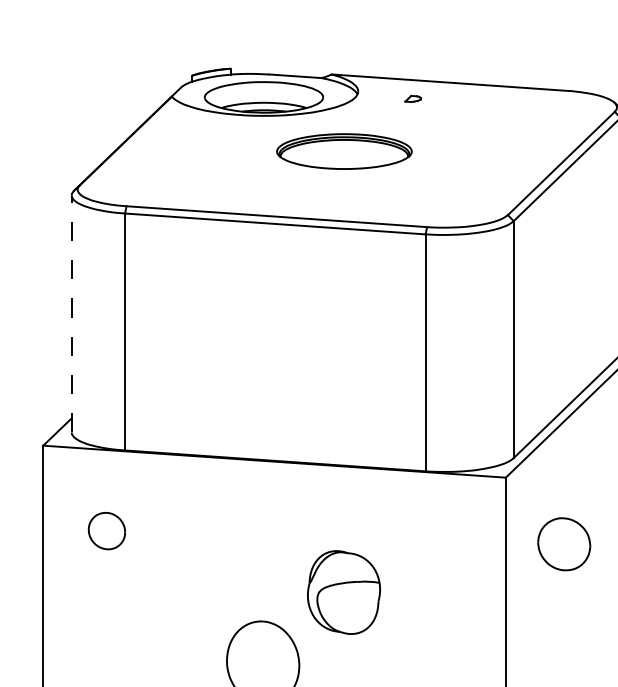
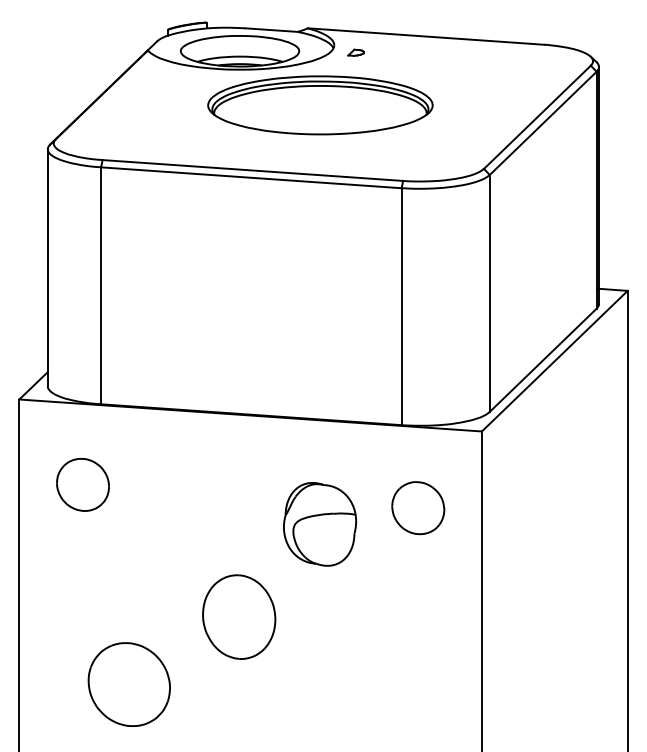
part: (412, 98) -> (355, 52), moved
part: (344, 151) -> (320, 105), size x1.67
line: (71, 313) -> (47, 267), dashed -> solid
part: (106, 530) -> (82, 484), size x1.43
part: (564, 543) -> (418, 507), moved
part: (344, 592) -> (320, 524), moved

